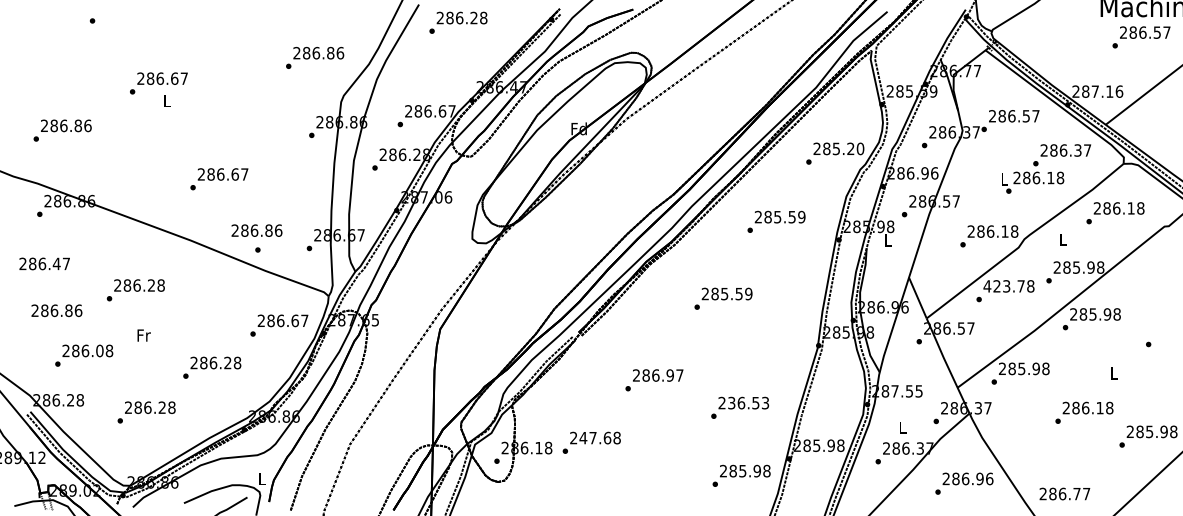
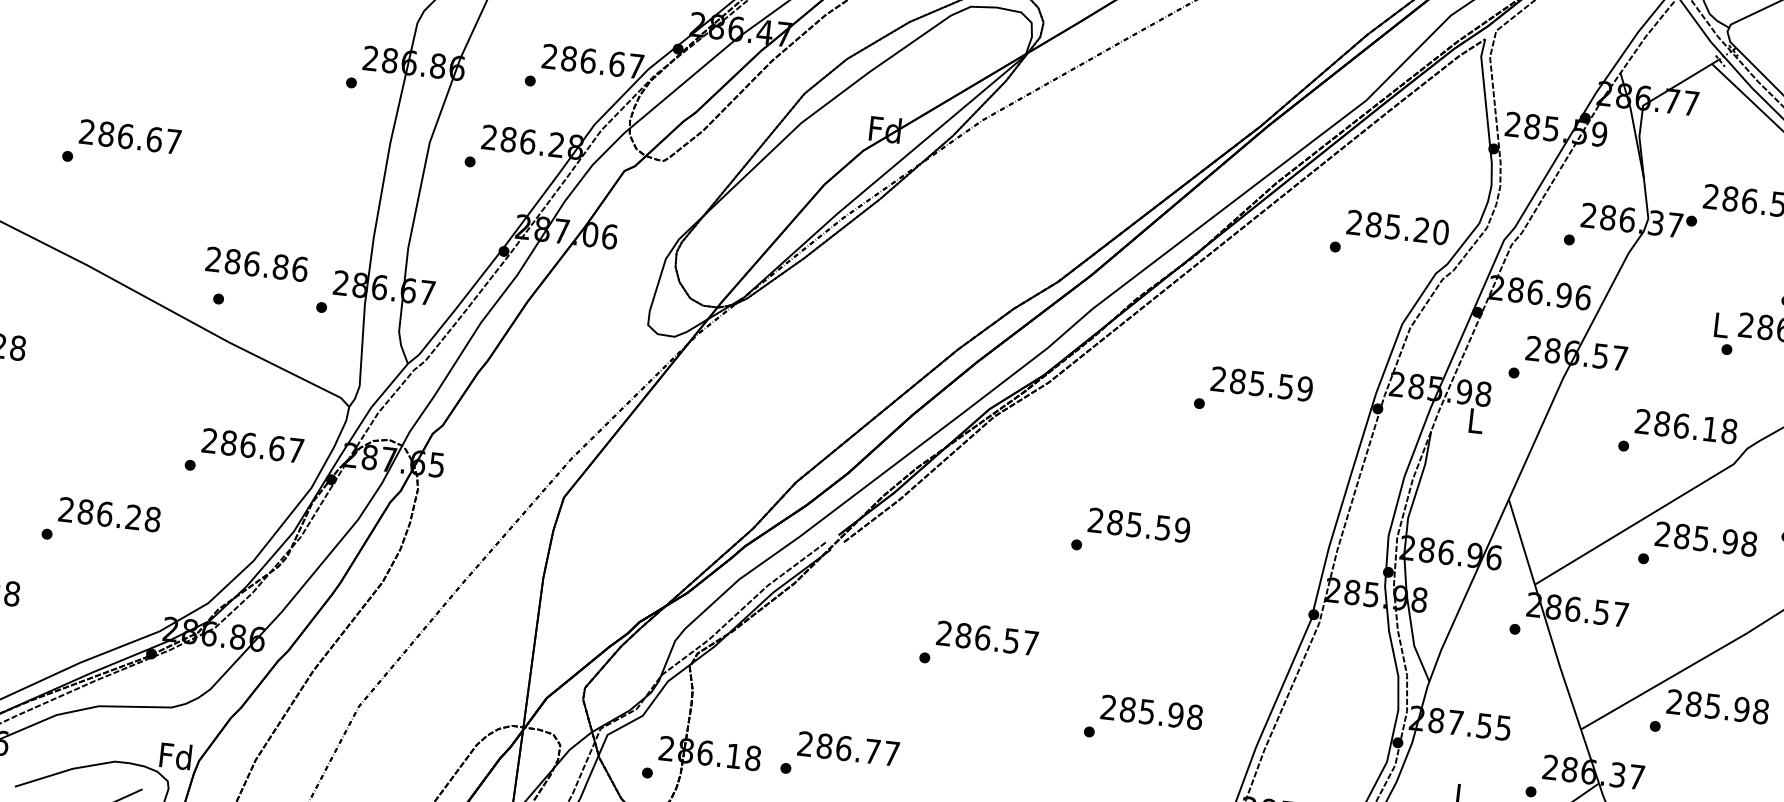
text: (219, 179) -> (122, 146), moved
text: (776, 221) -> (1253, 391), moved
text: (256, 230) -> (256, 263), moved
text: (1003, 286) -> (1694, 538), 423.78 -> 285.98
text: (723, 298) -> (1130, 533), moved
text: (669, 375) -> (1010, 640), 286.97 -> 286.57
text: (748, 402) -> (1161, 712), 236.53 -> 285.98
text: (599, 437) -> (856, 748), 247.68 -> 286.77
text: (261, 478) -> (174, 754), L -> Fd

